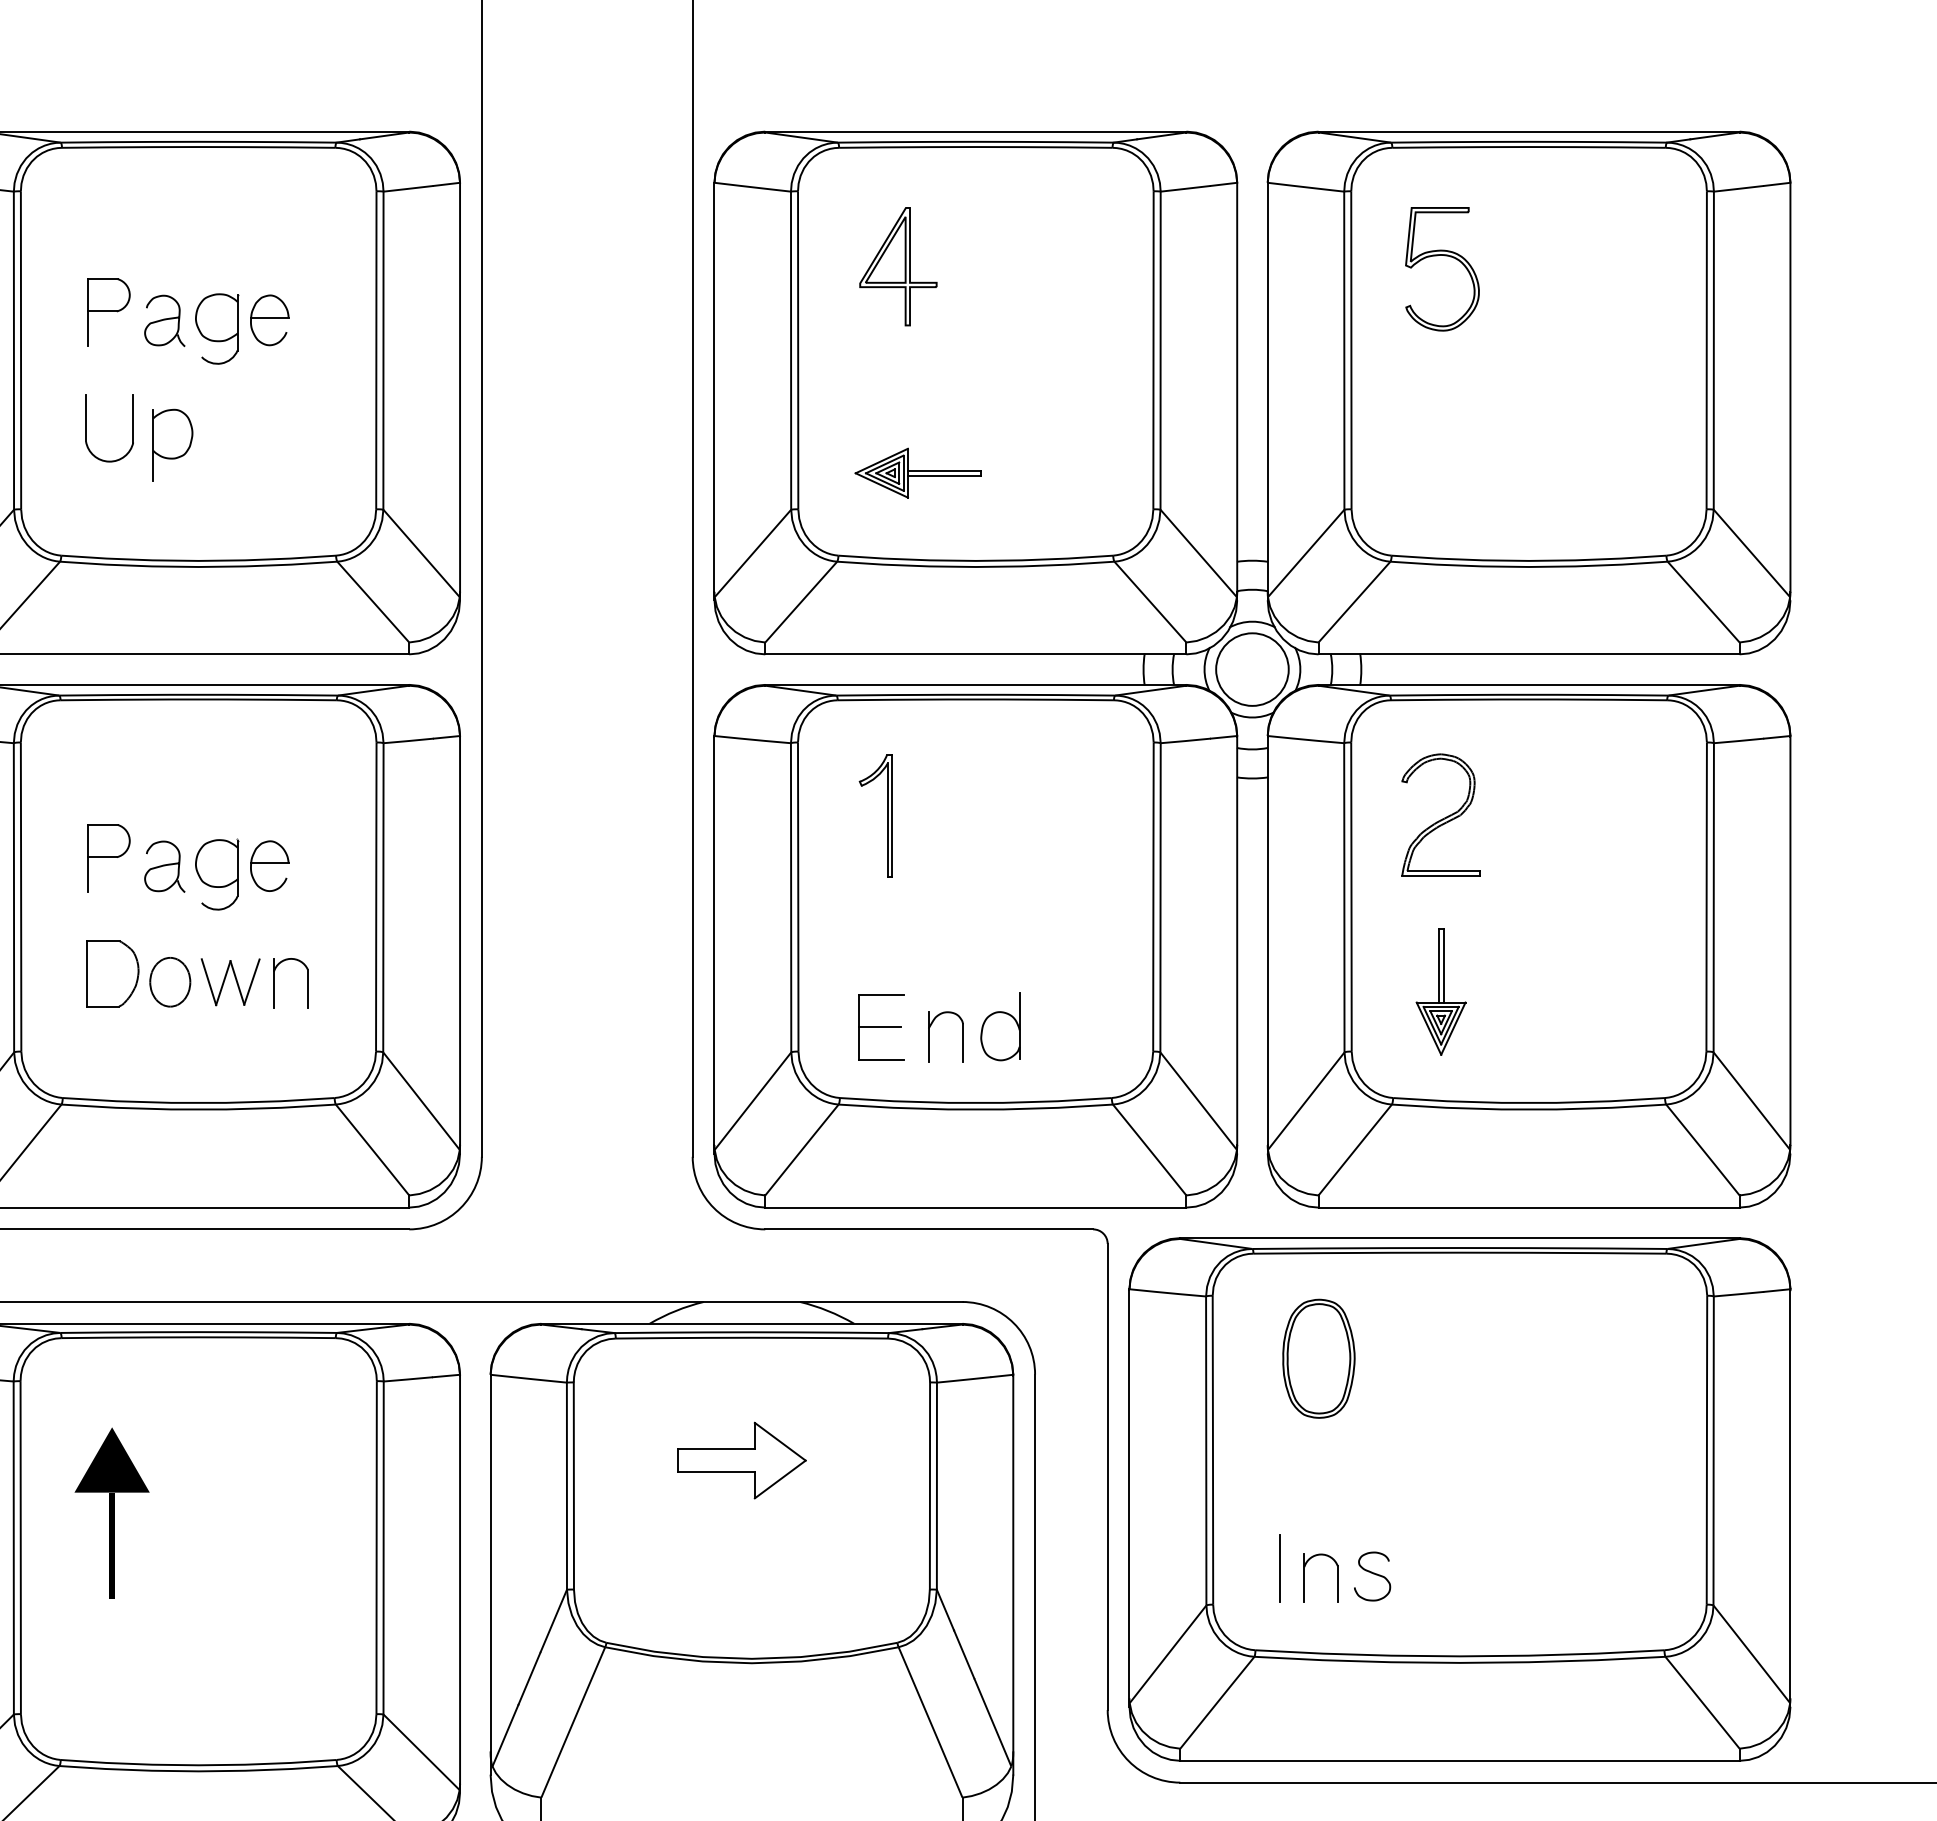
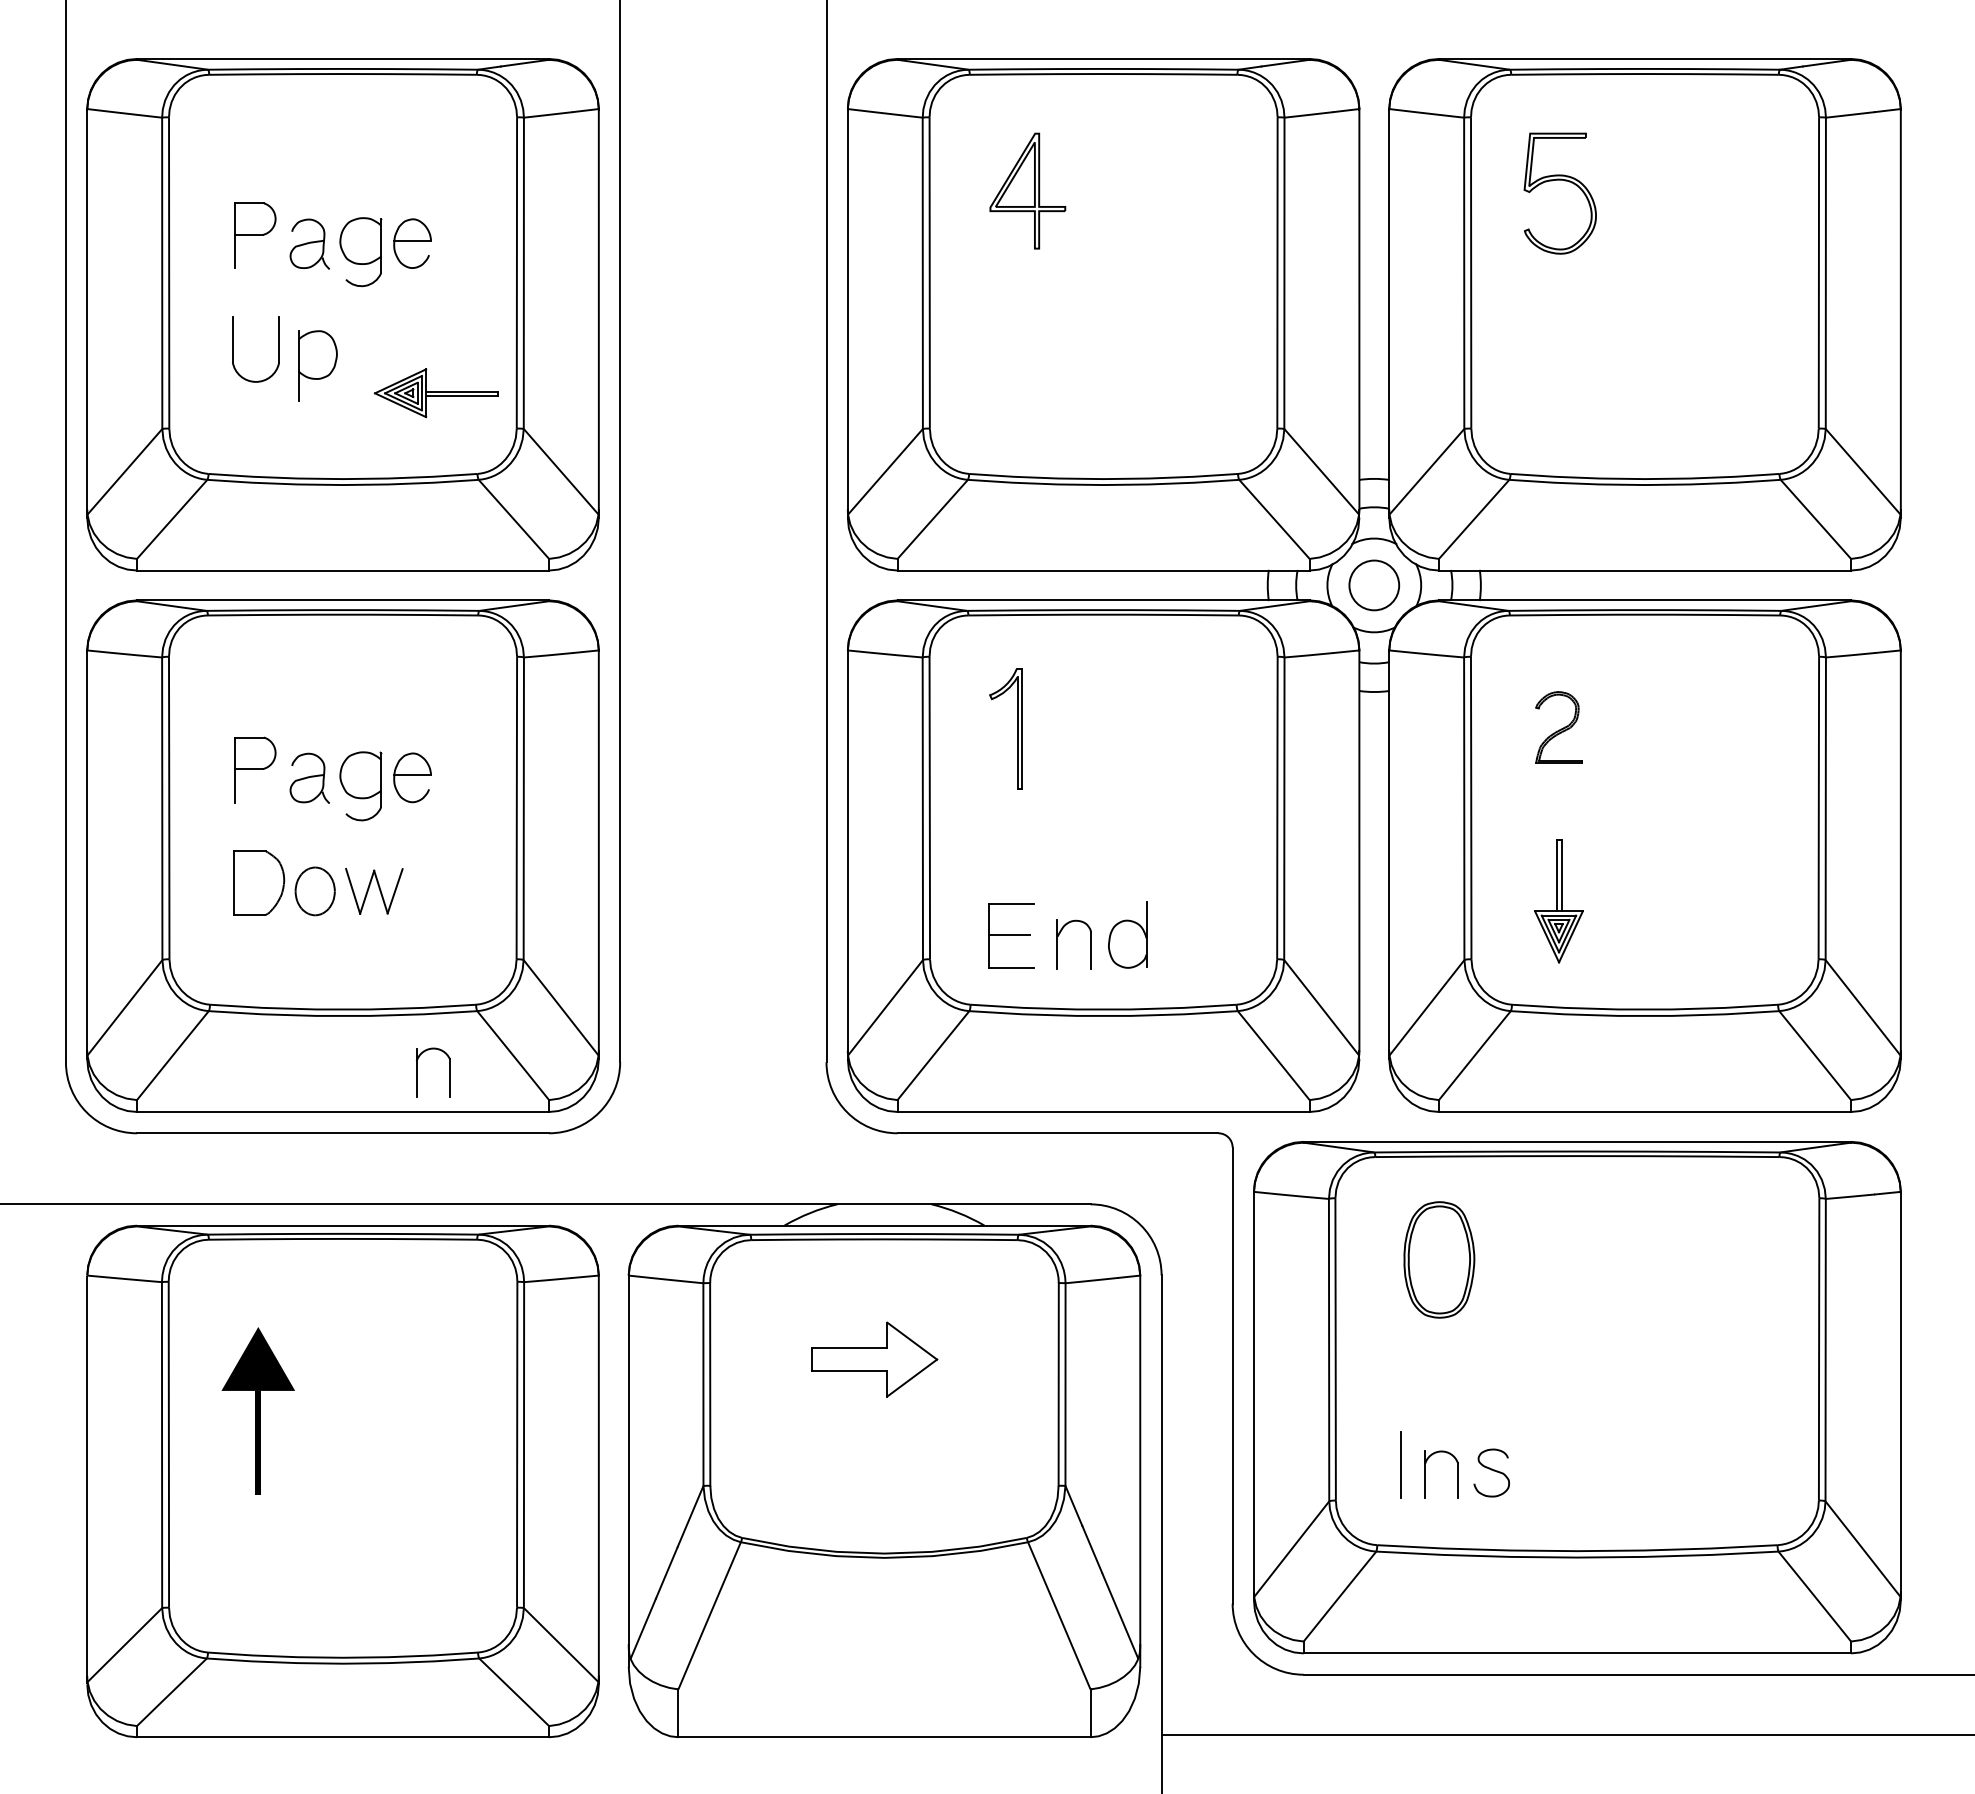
part: (918, 473) -> (436, 393), moved
circle: (1251, 668) -> (1373, 584), size x0.7
part: (1440, 814) -> (1558, 727), size x0.6
part: (274, 983) -> (417, 1072), moved

